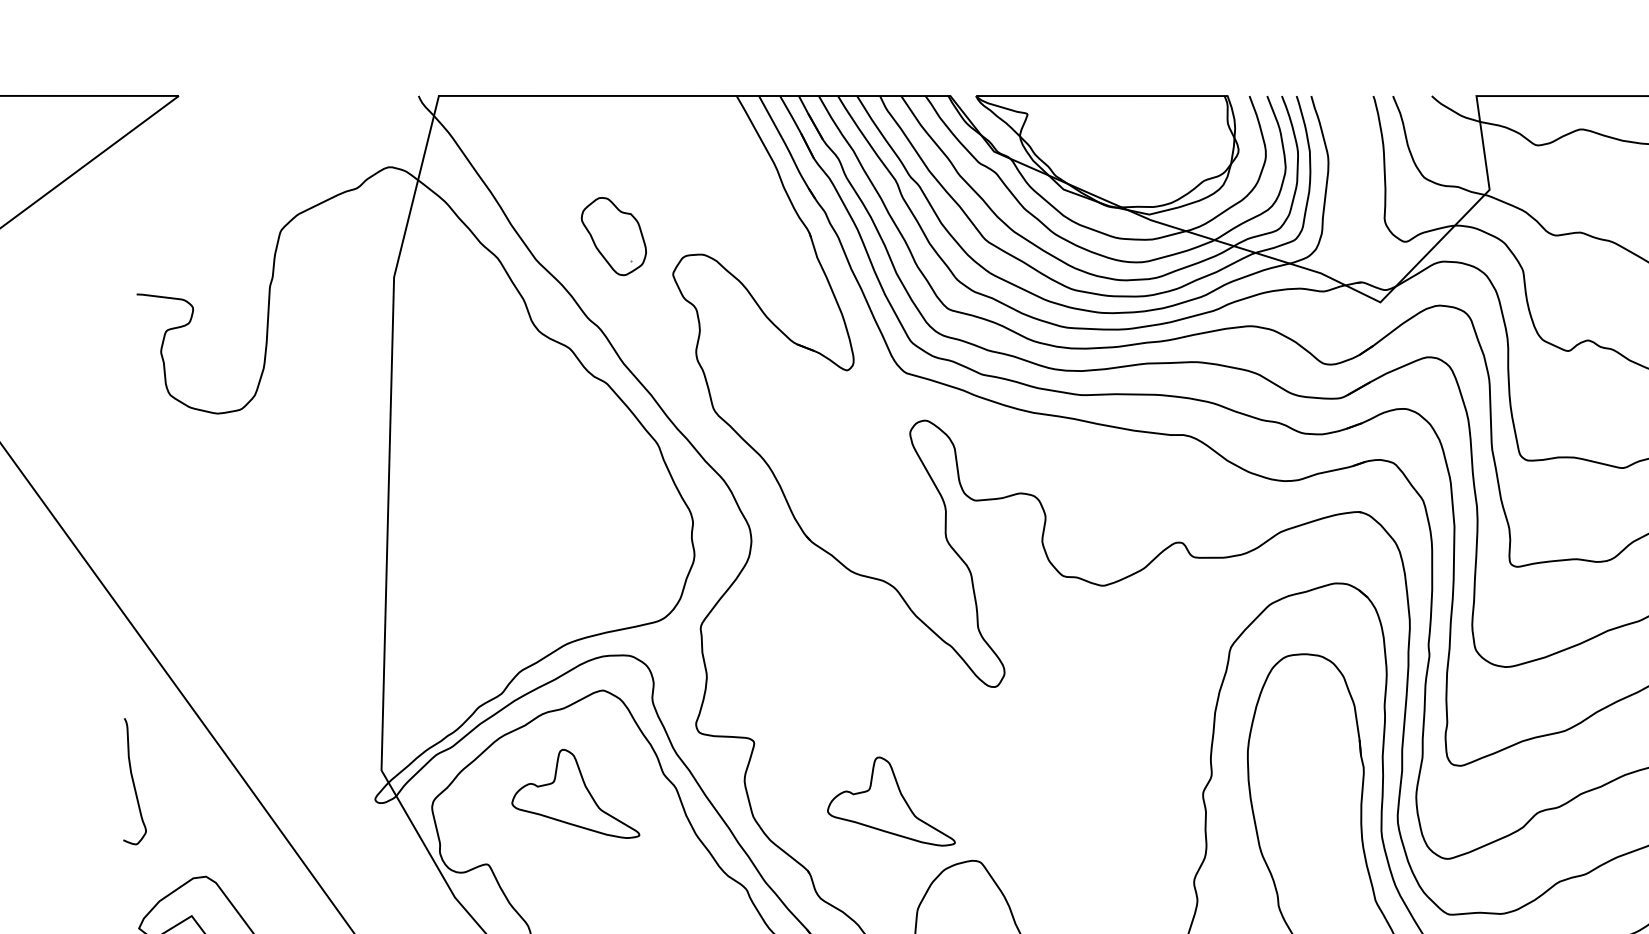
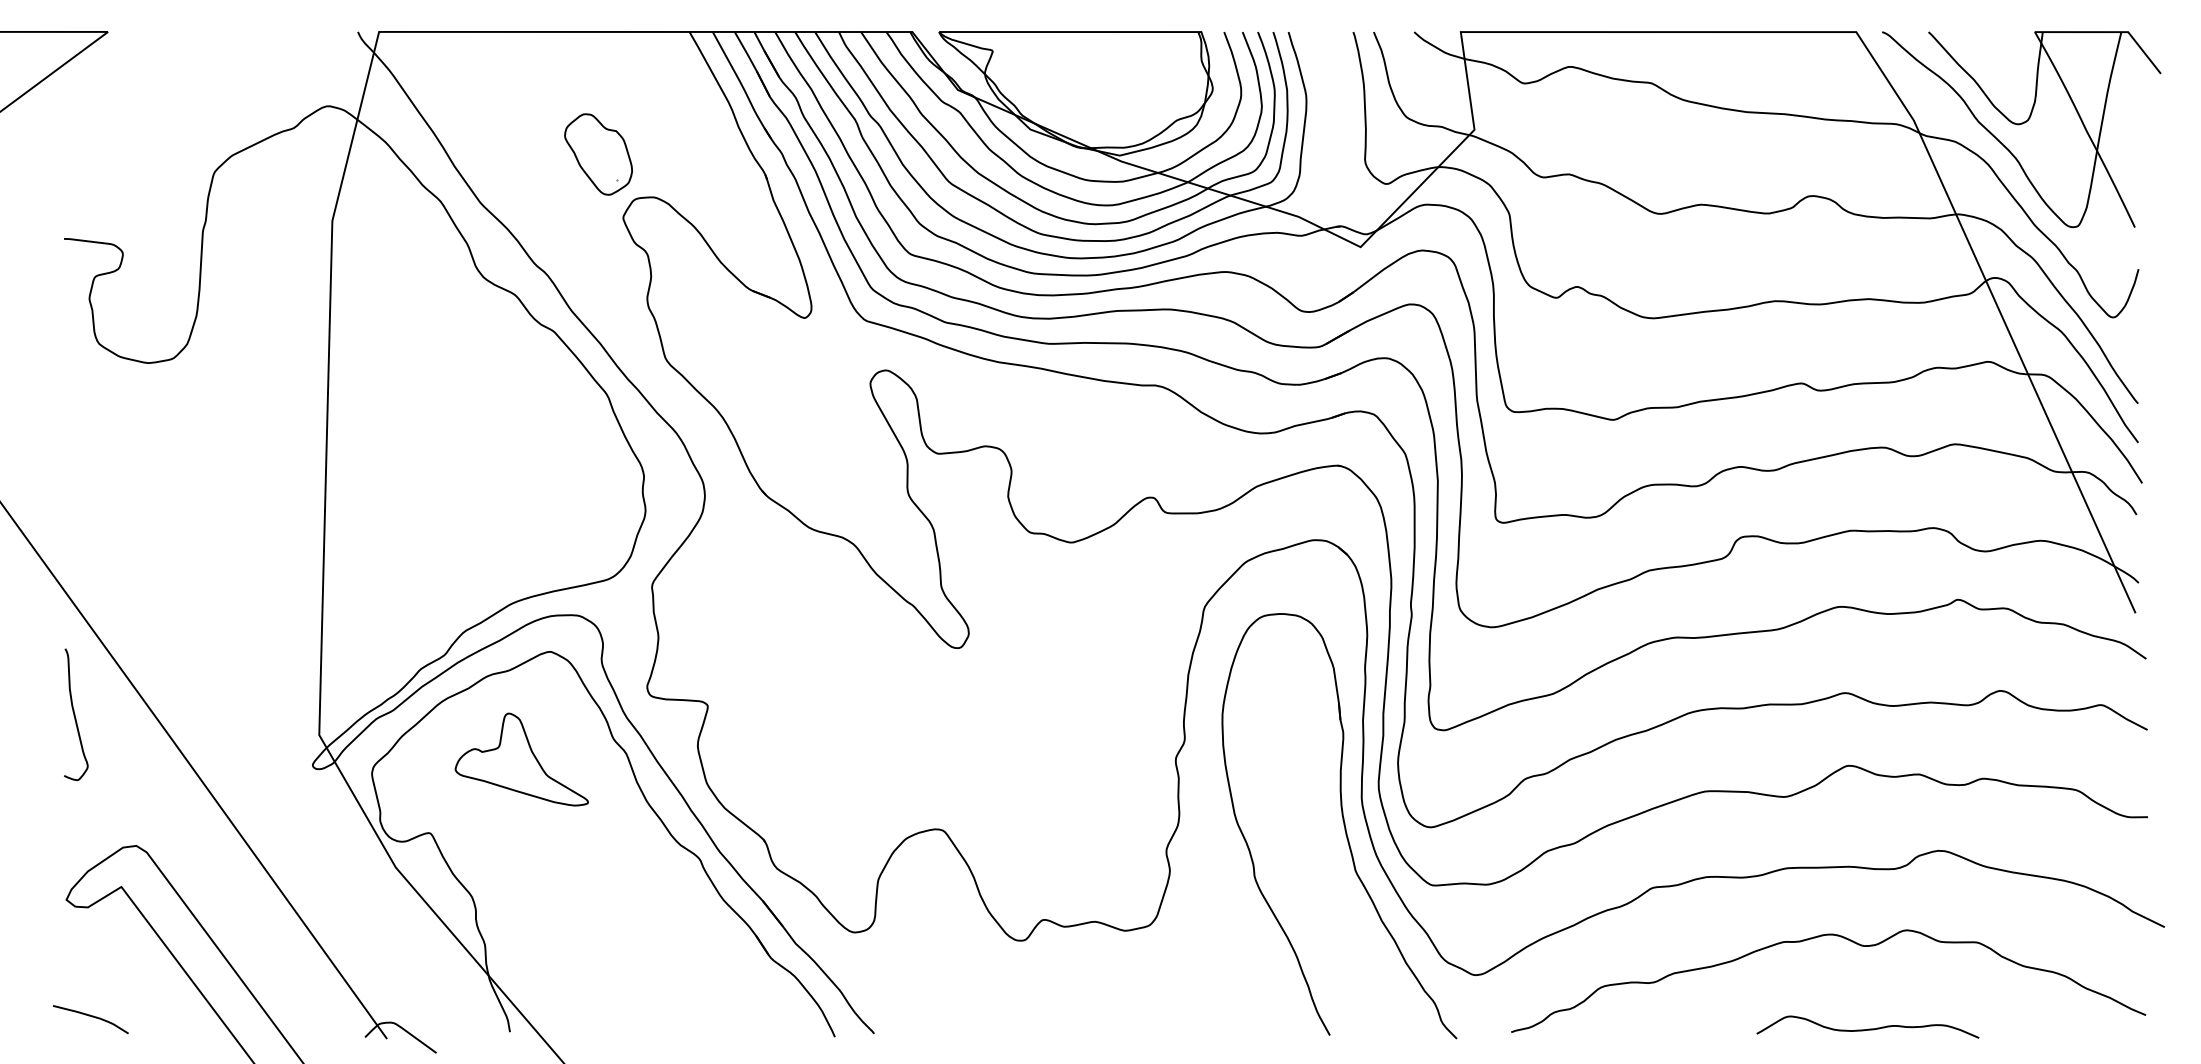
part: (613, 236) -> (598, 154), moved
curve: (134, 781) -> (75, 714), moved
part: (891, 801) -> (850, 767), removed

